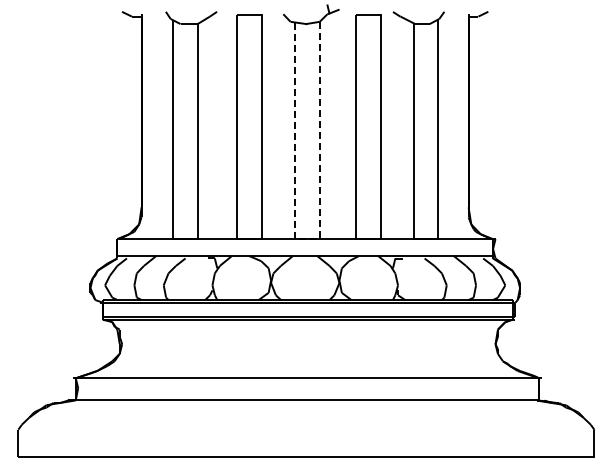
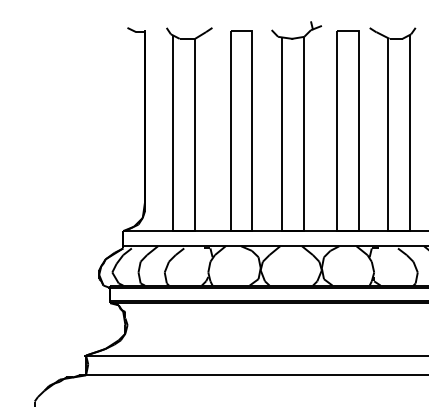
line: (308, 239) -> (294, 231), dashed -> solid

